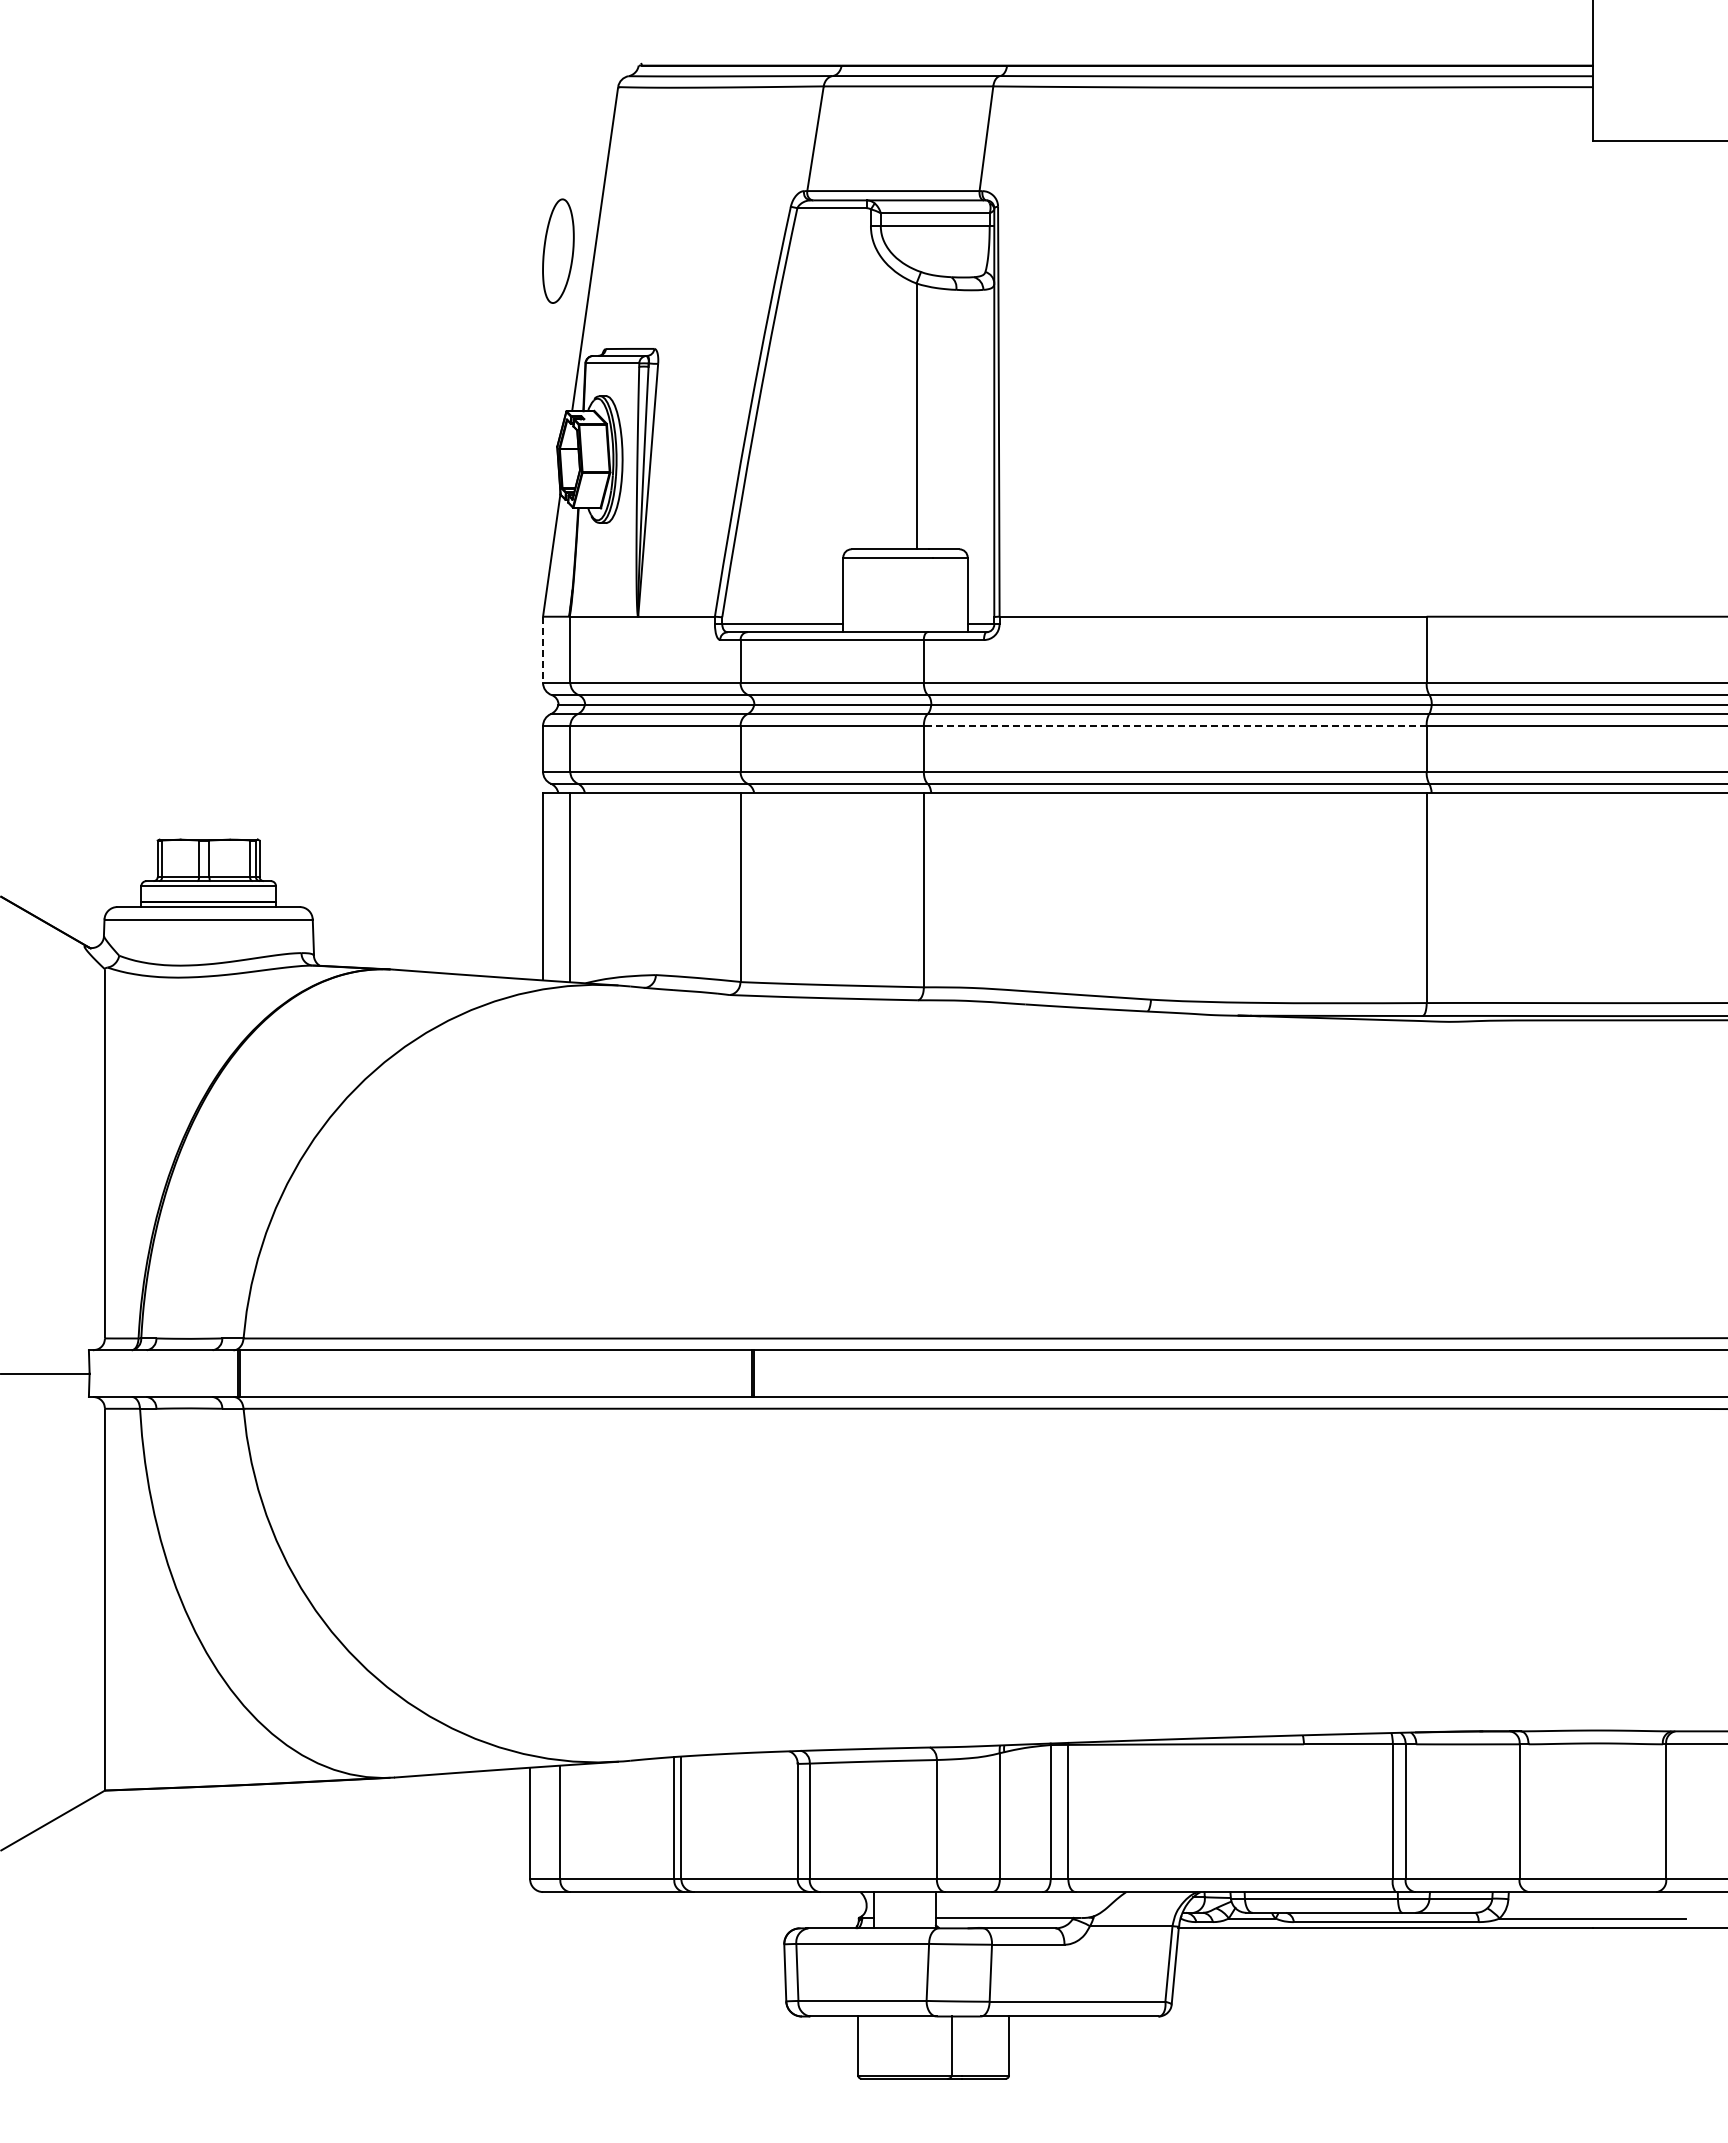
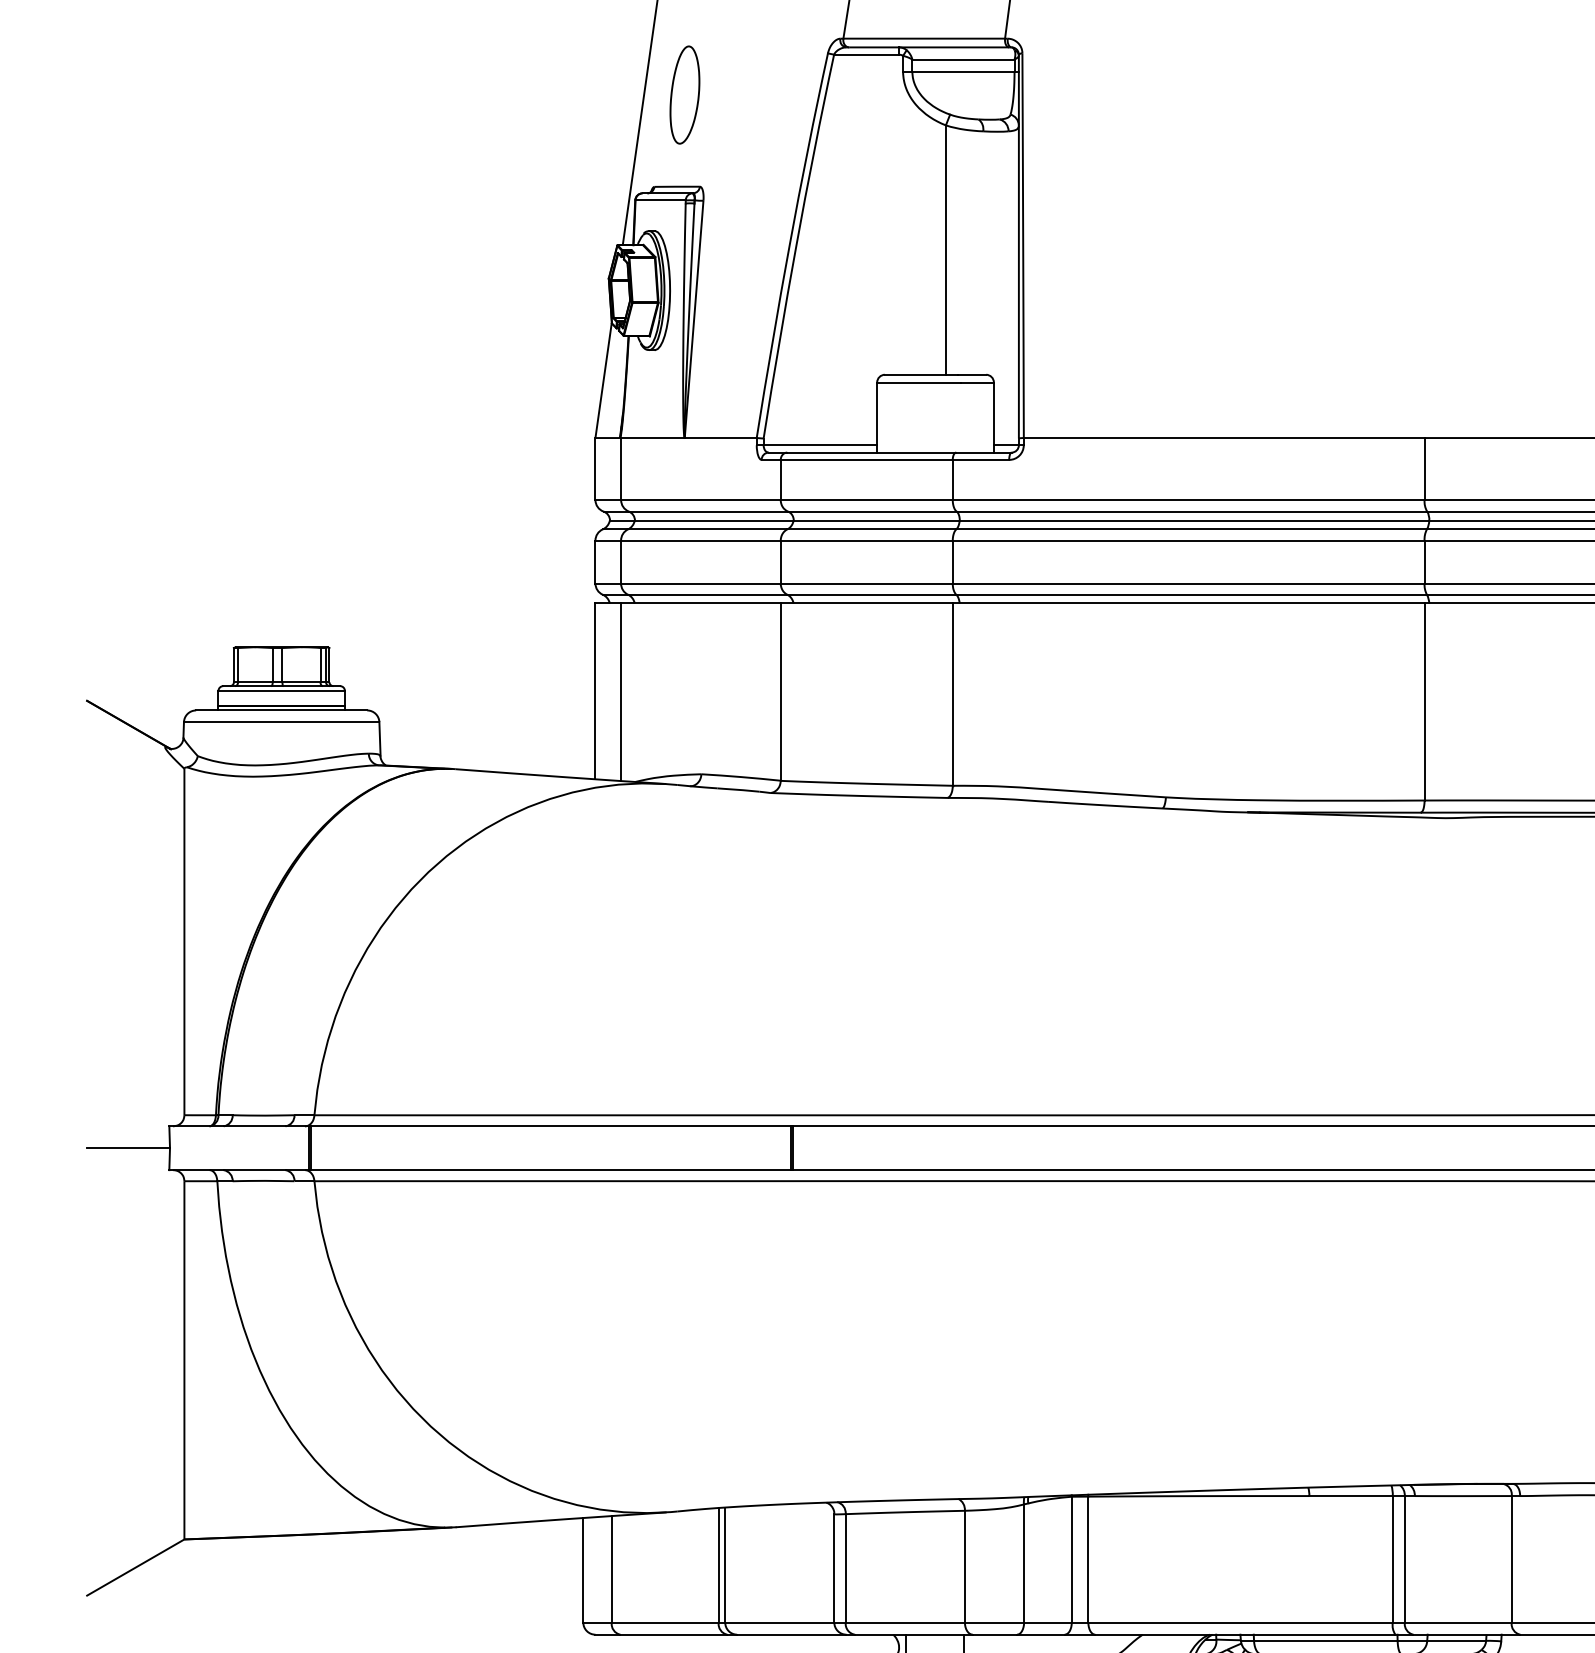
part: (558, 250) -> (685, 94), moved
line: (543, 650) -> (595, 469), dashed -> solid
line: (1174, 726) -> (1187, 541), dashed -> solid

